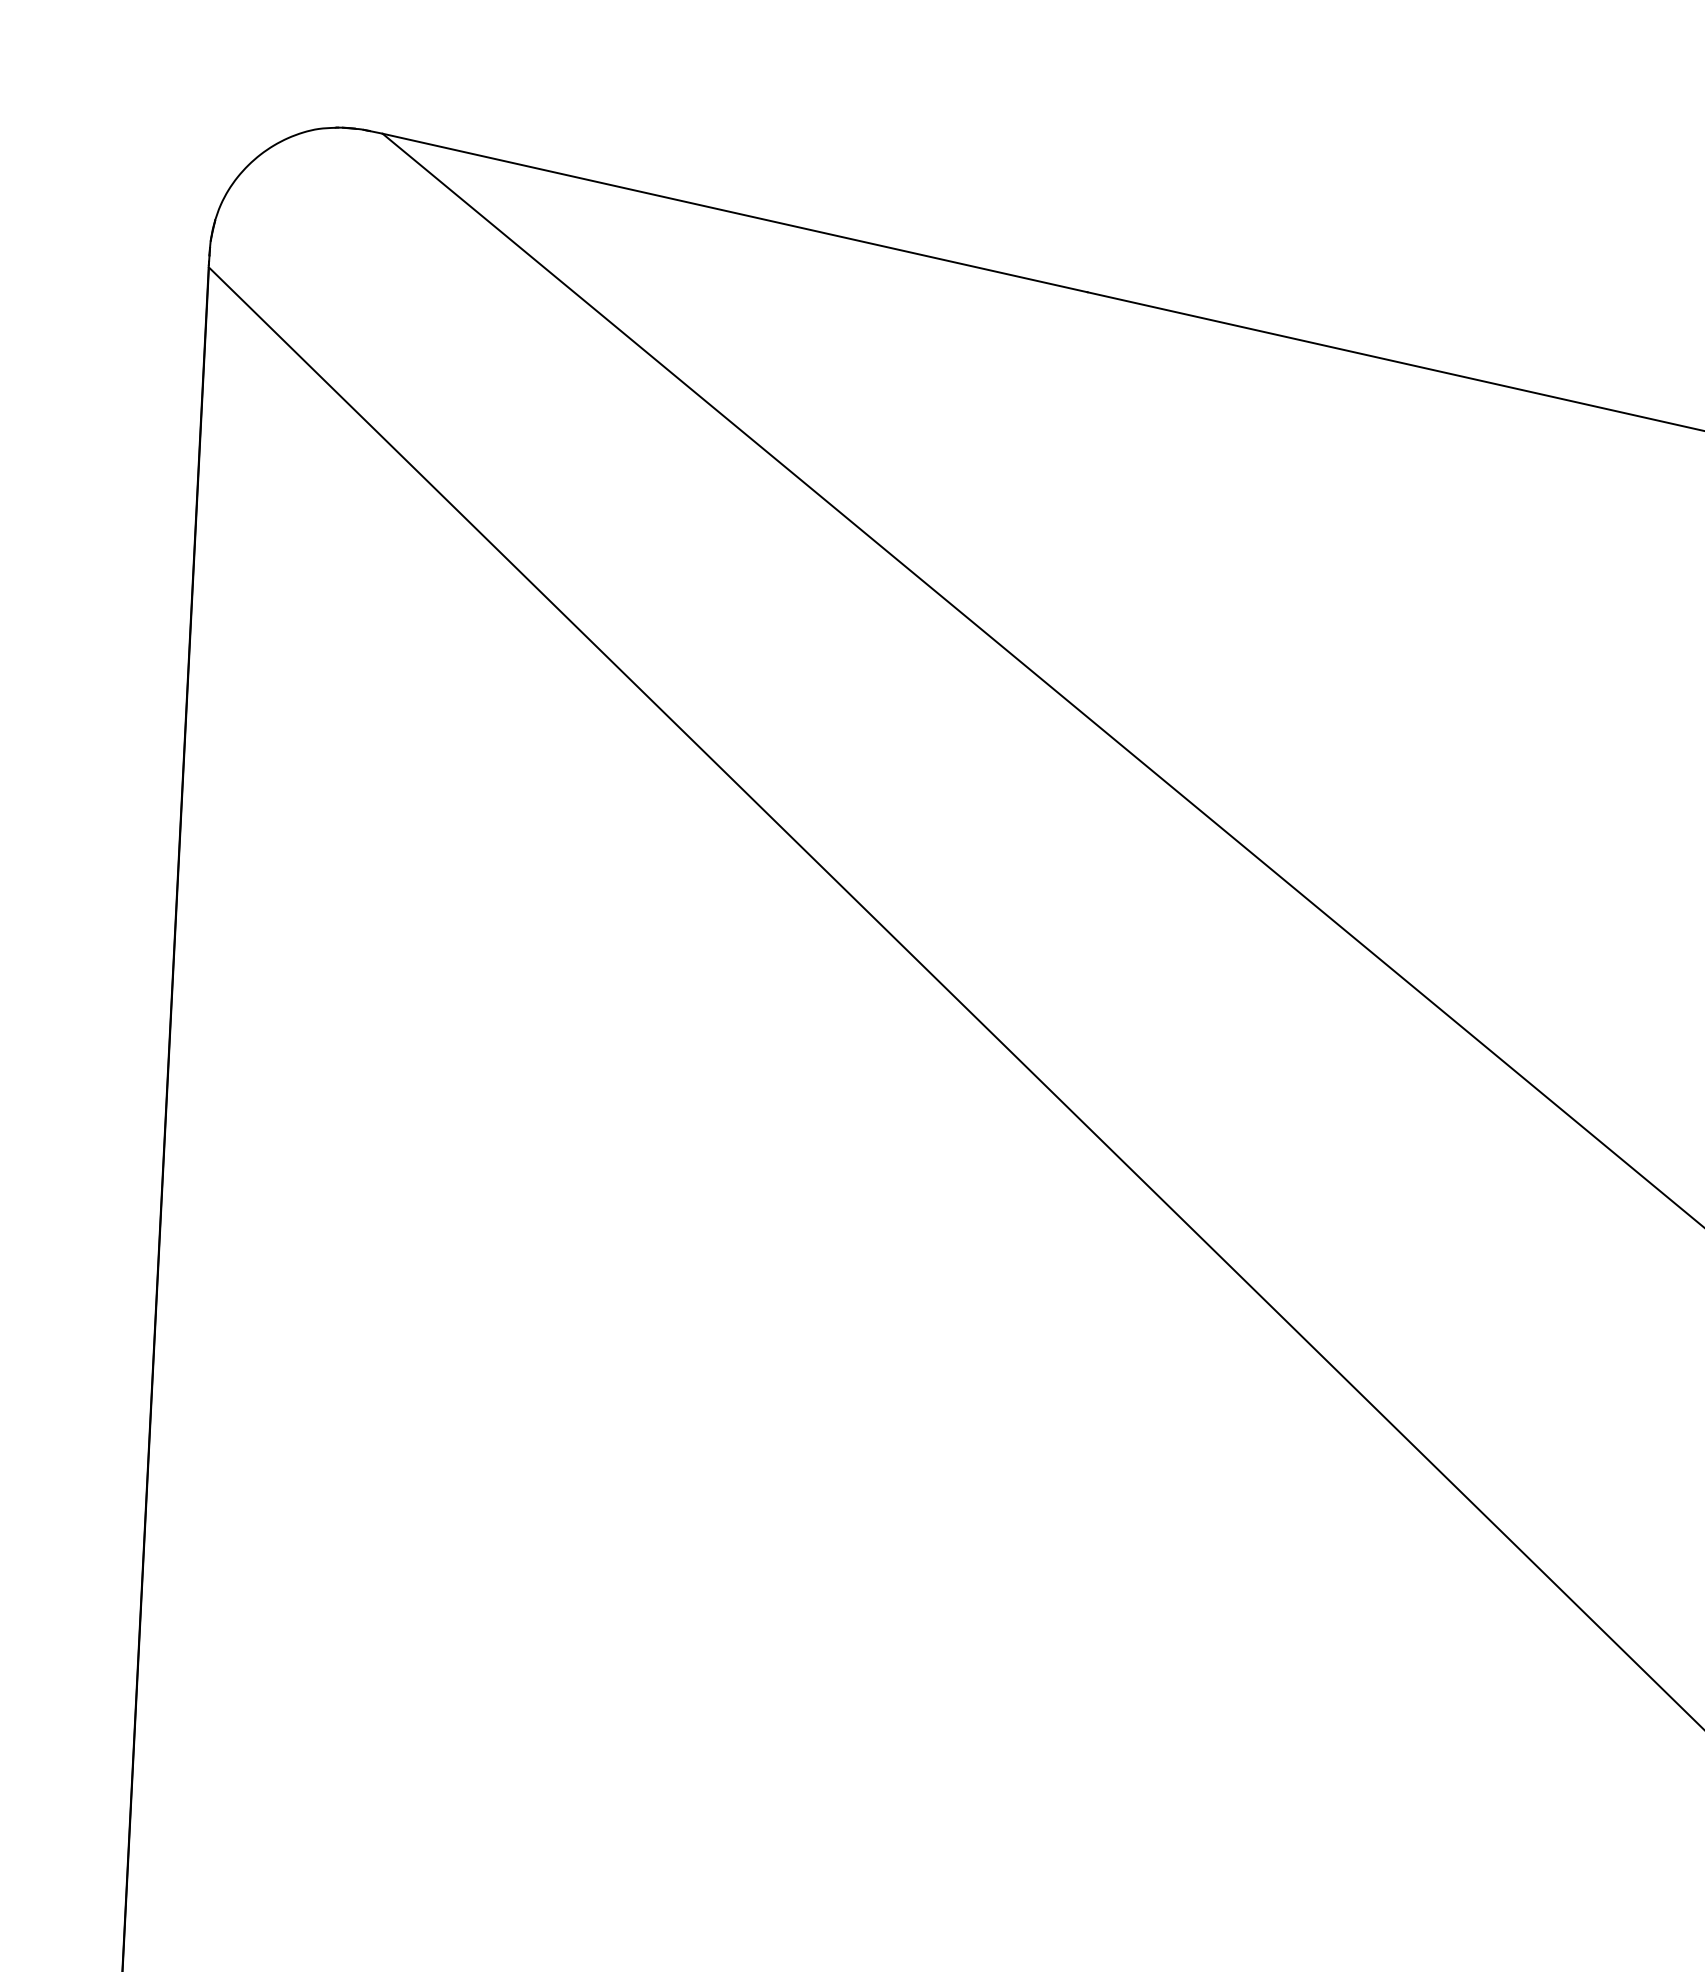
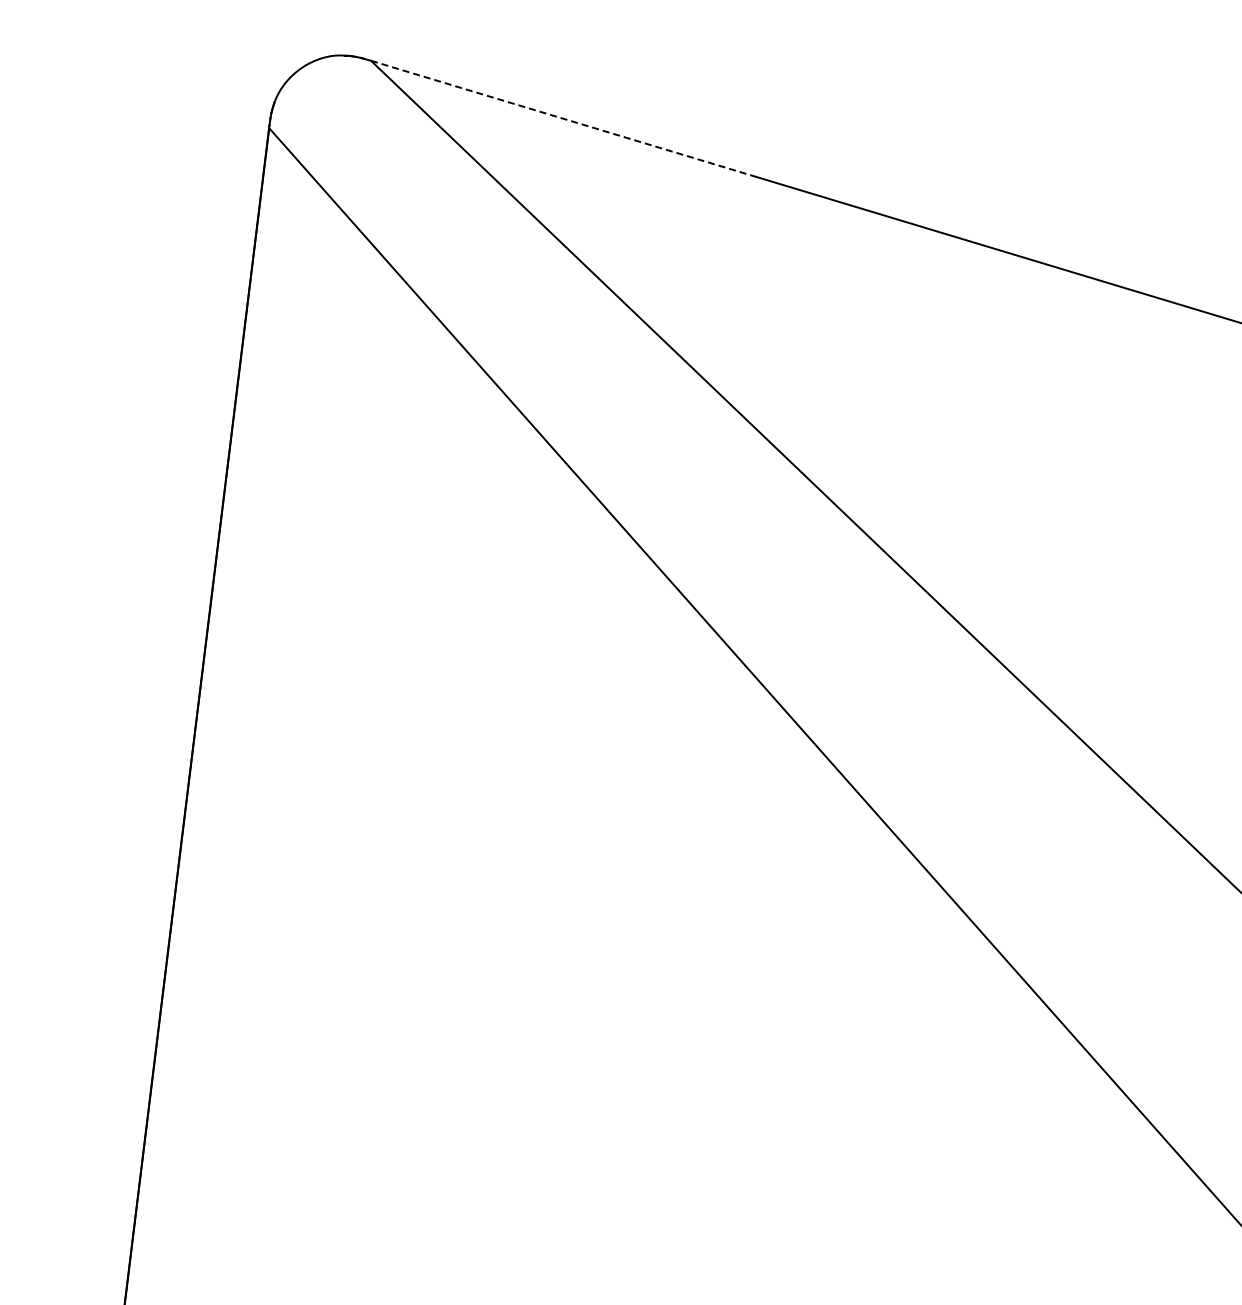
line: (736, 213) -> (564, 119), solid -> dashed

